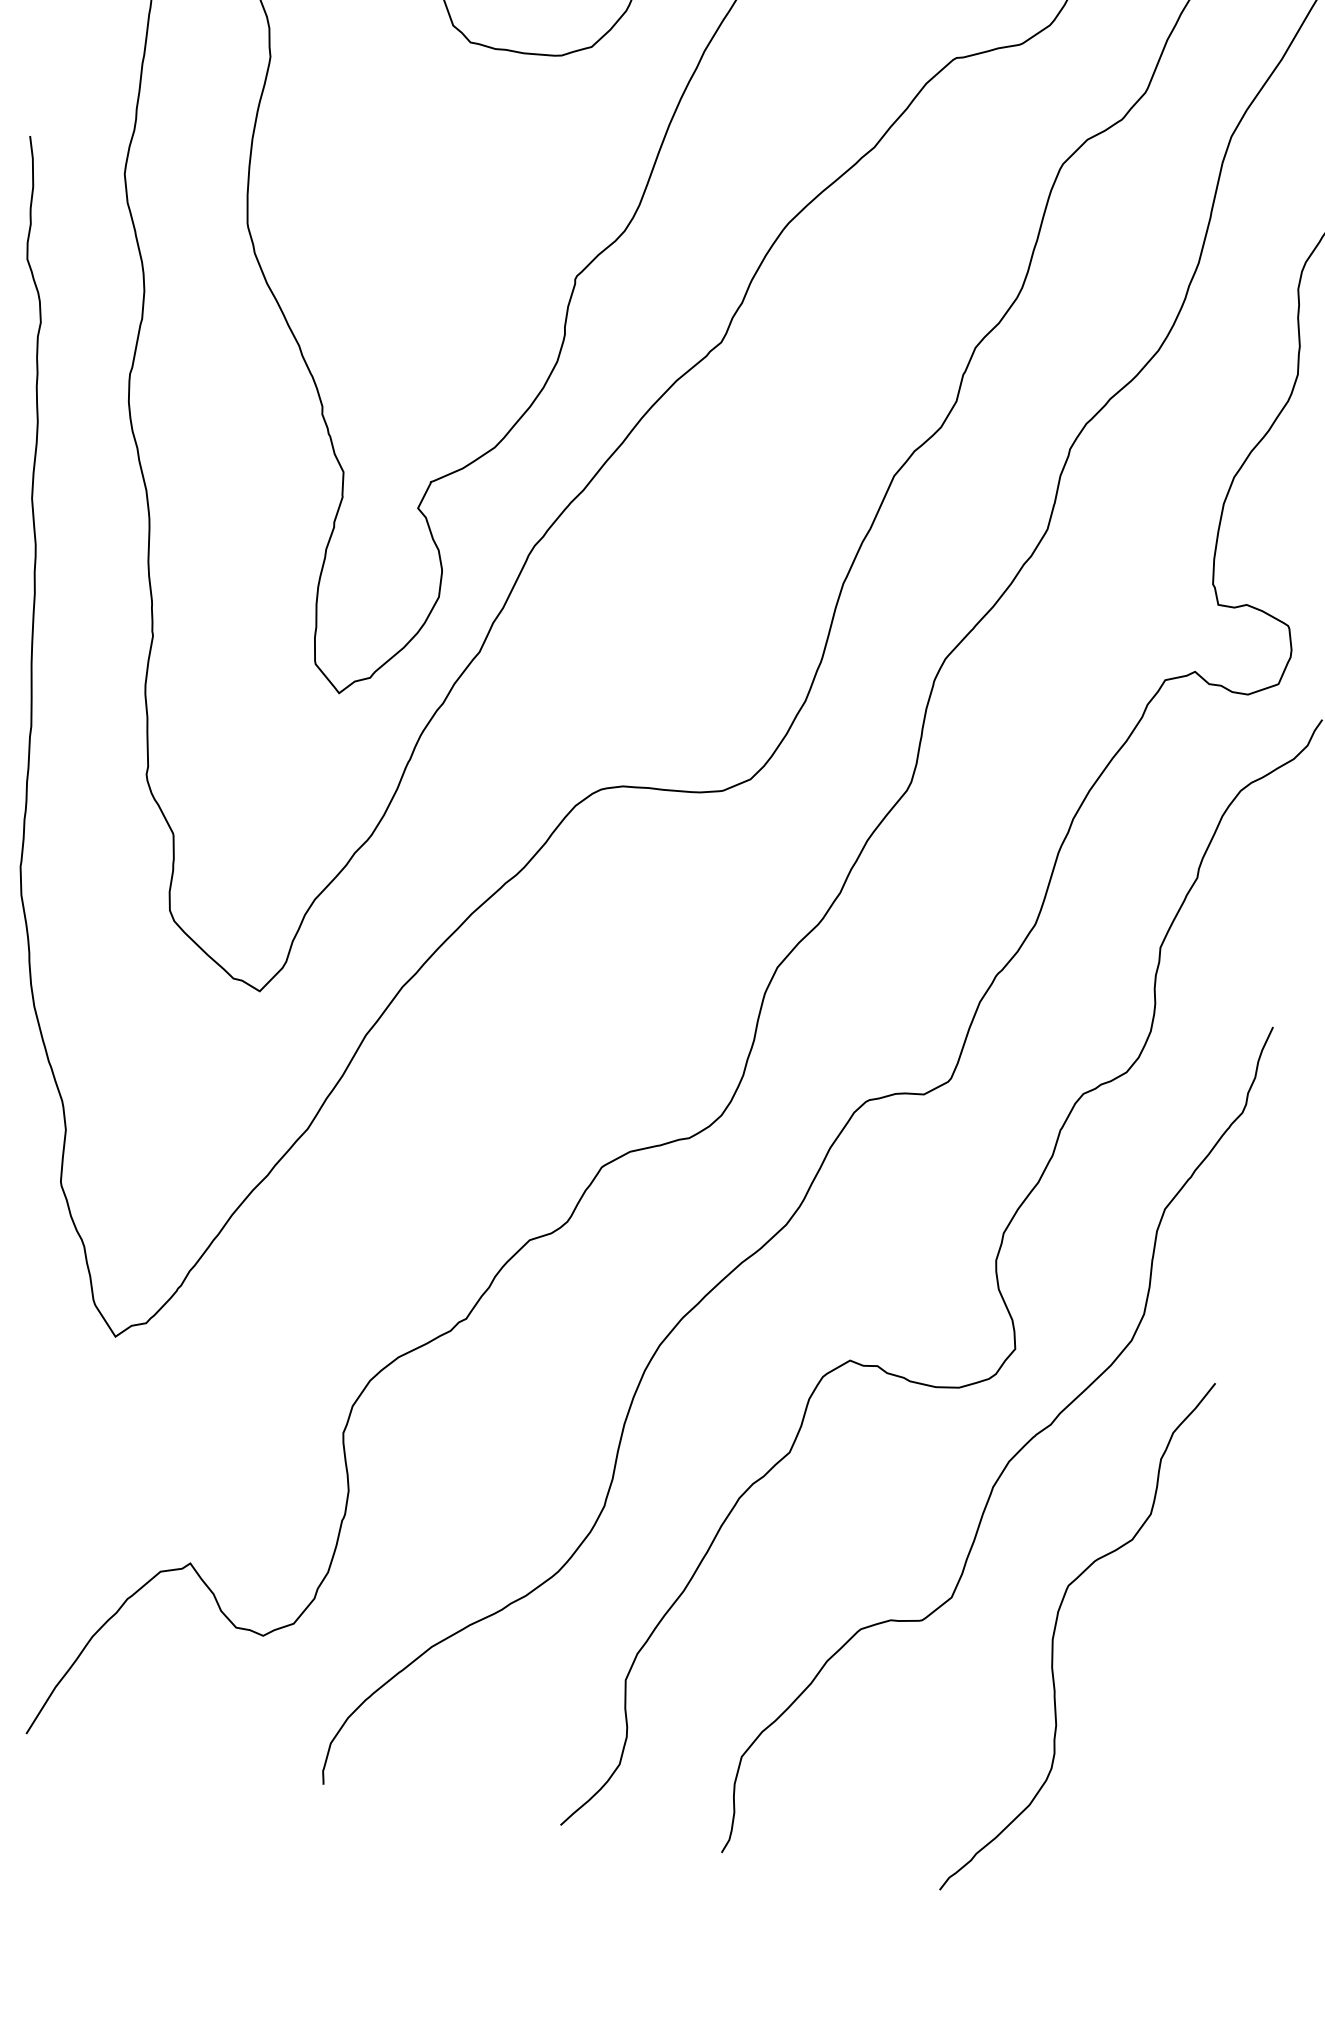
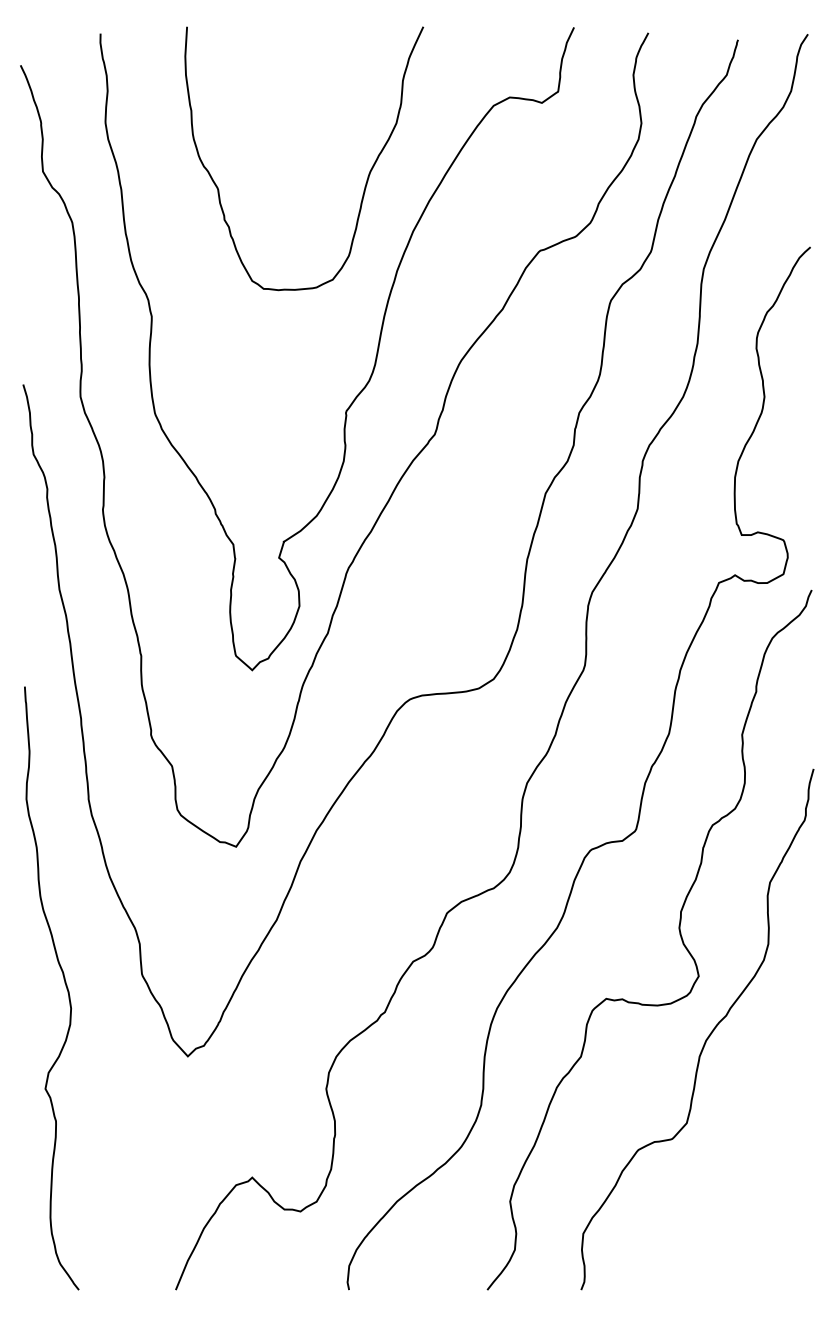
curve: (1056, 1633) -> (749, 1133), removed

